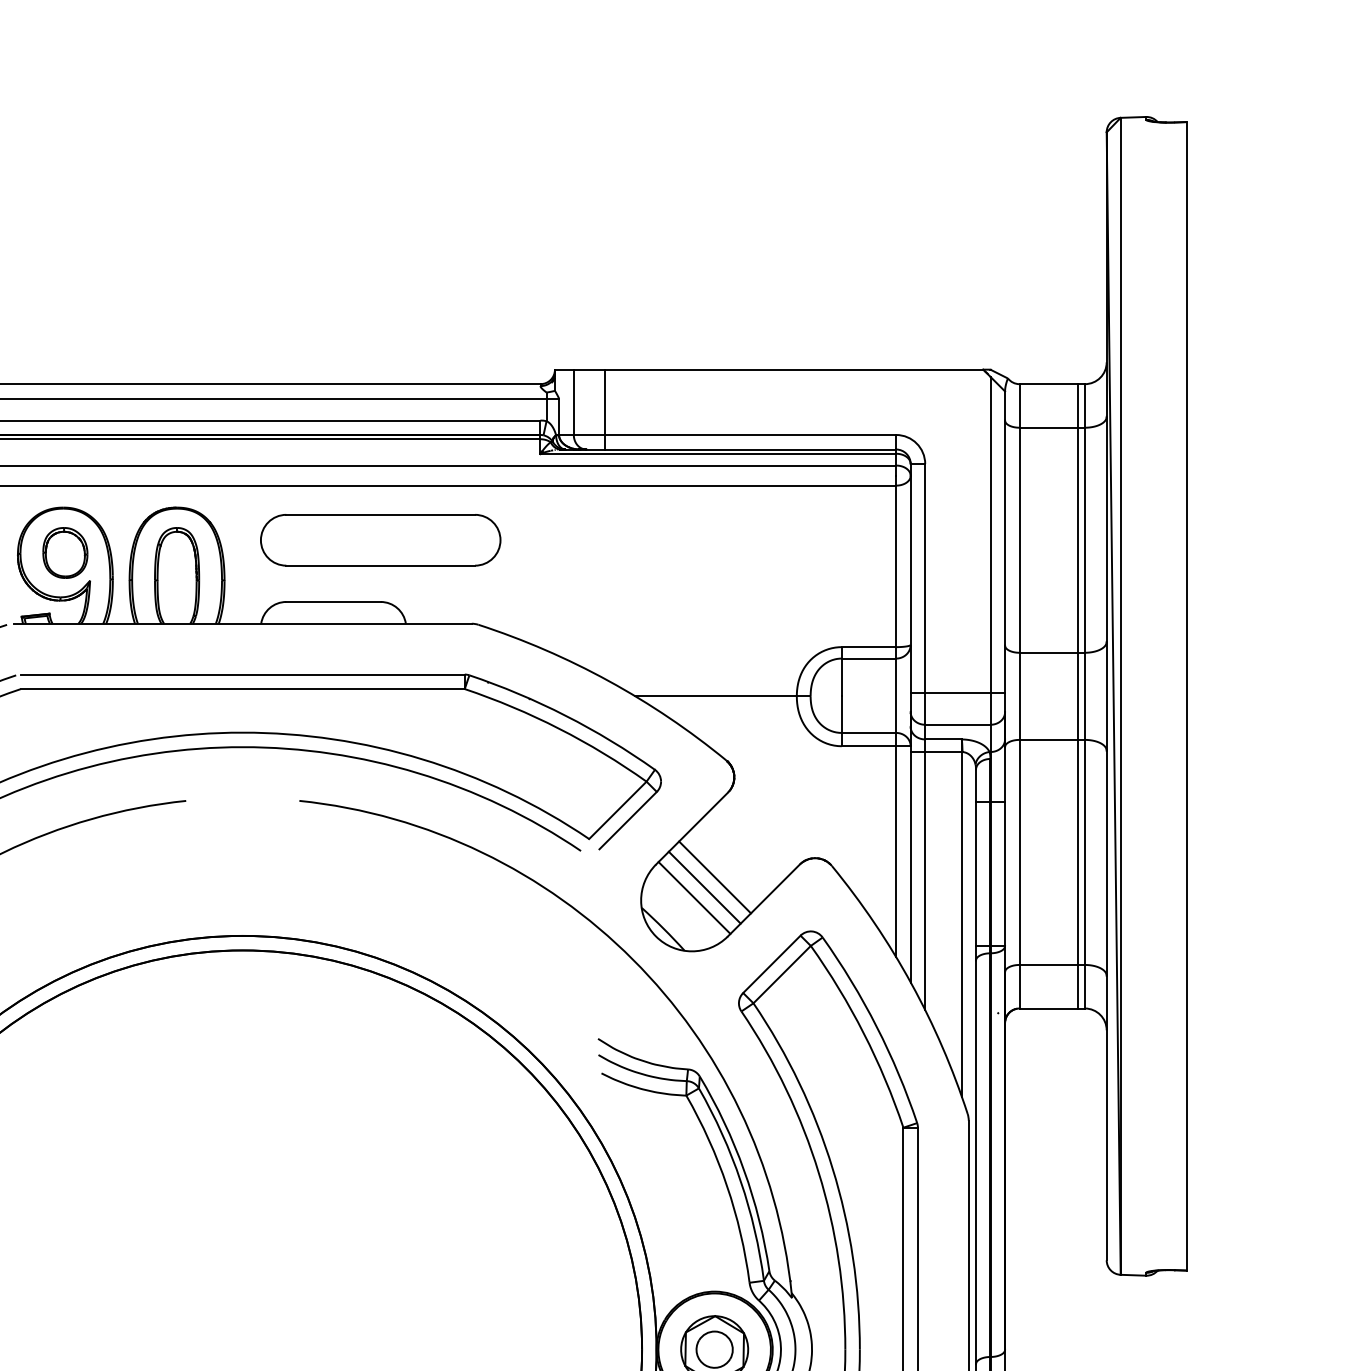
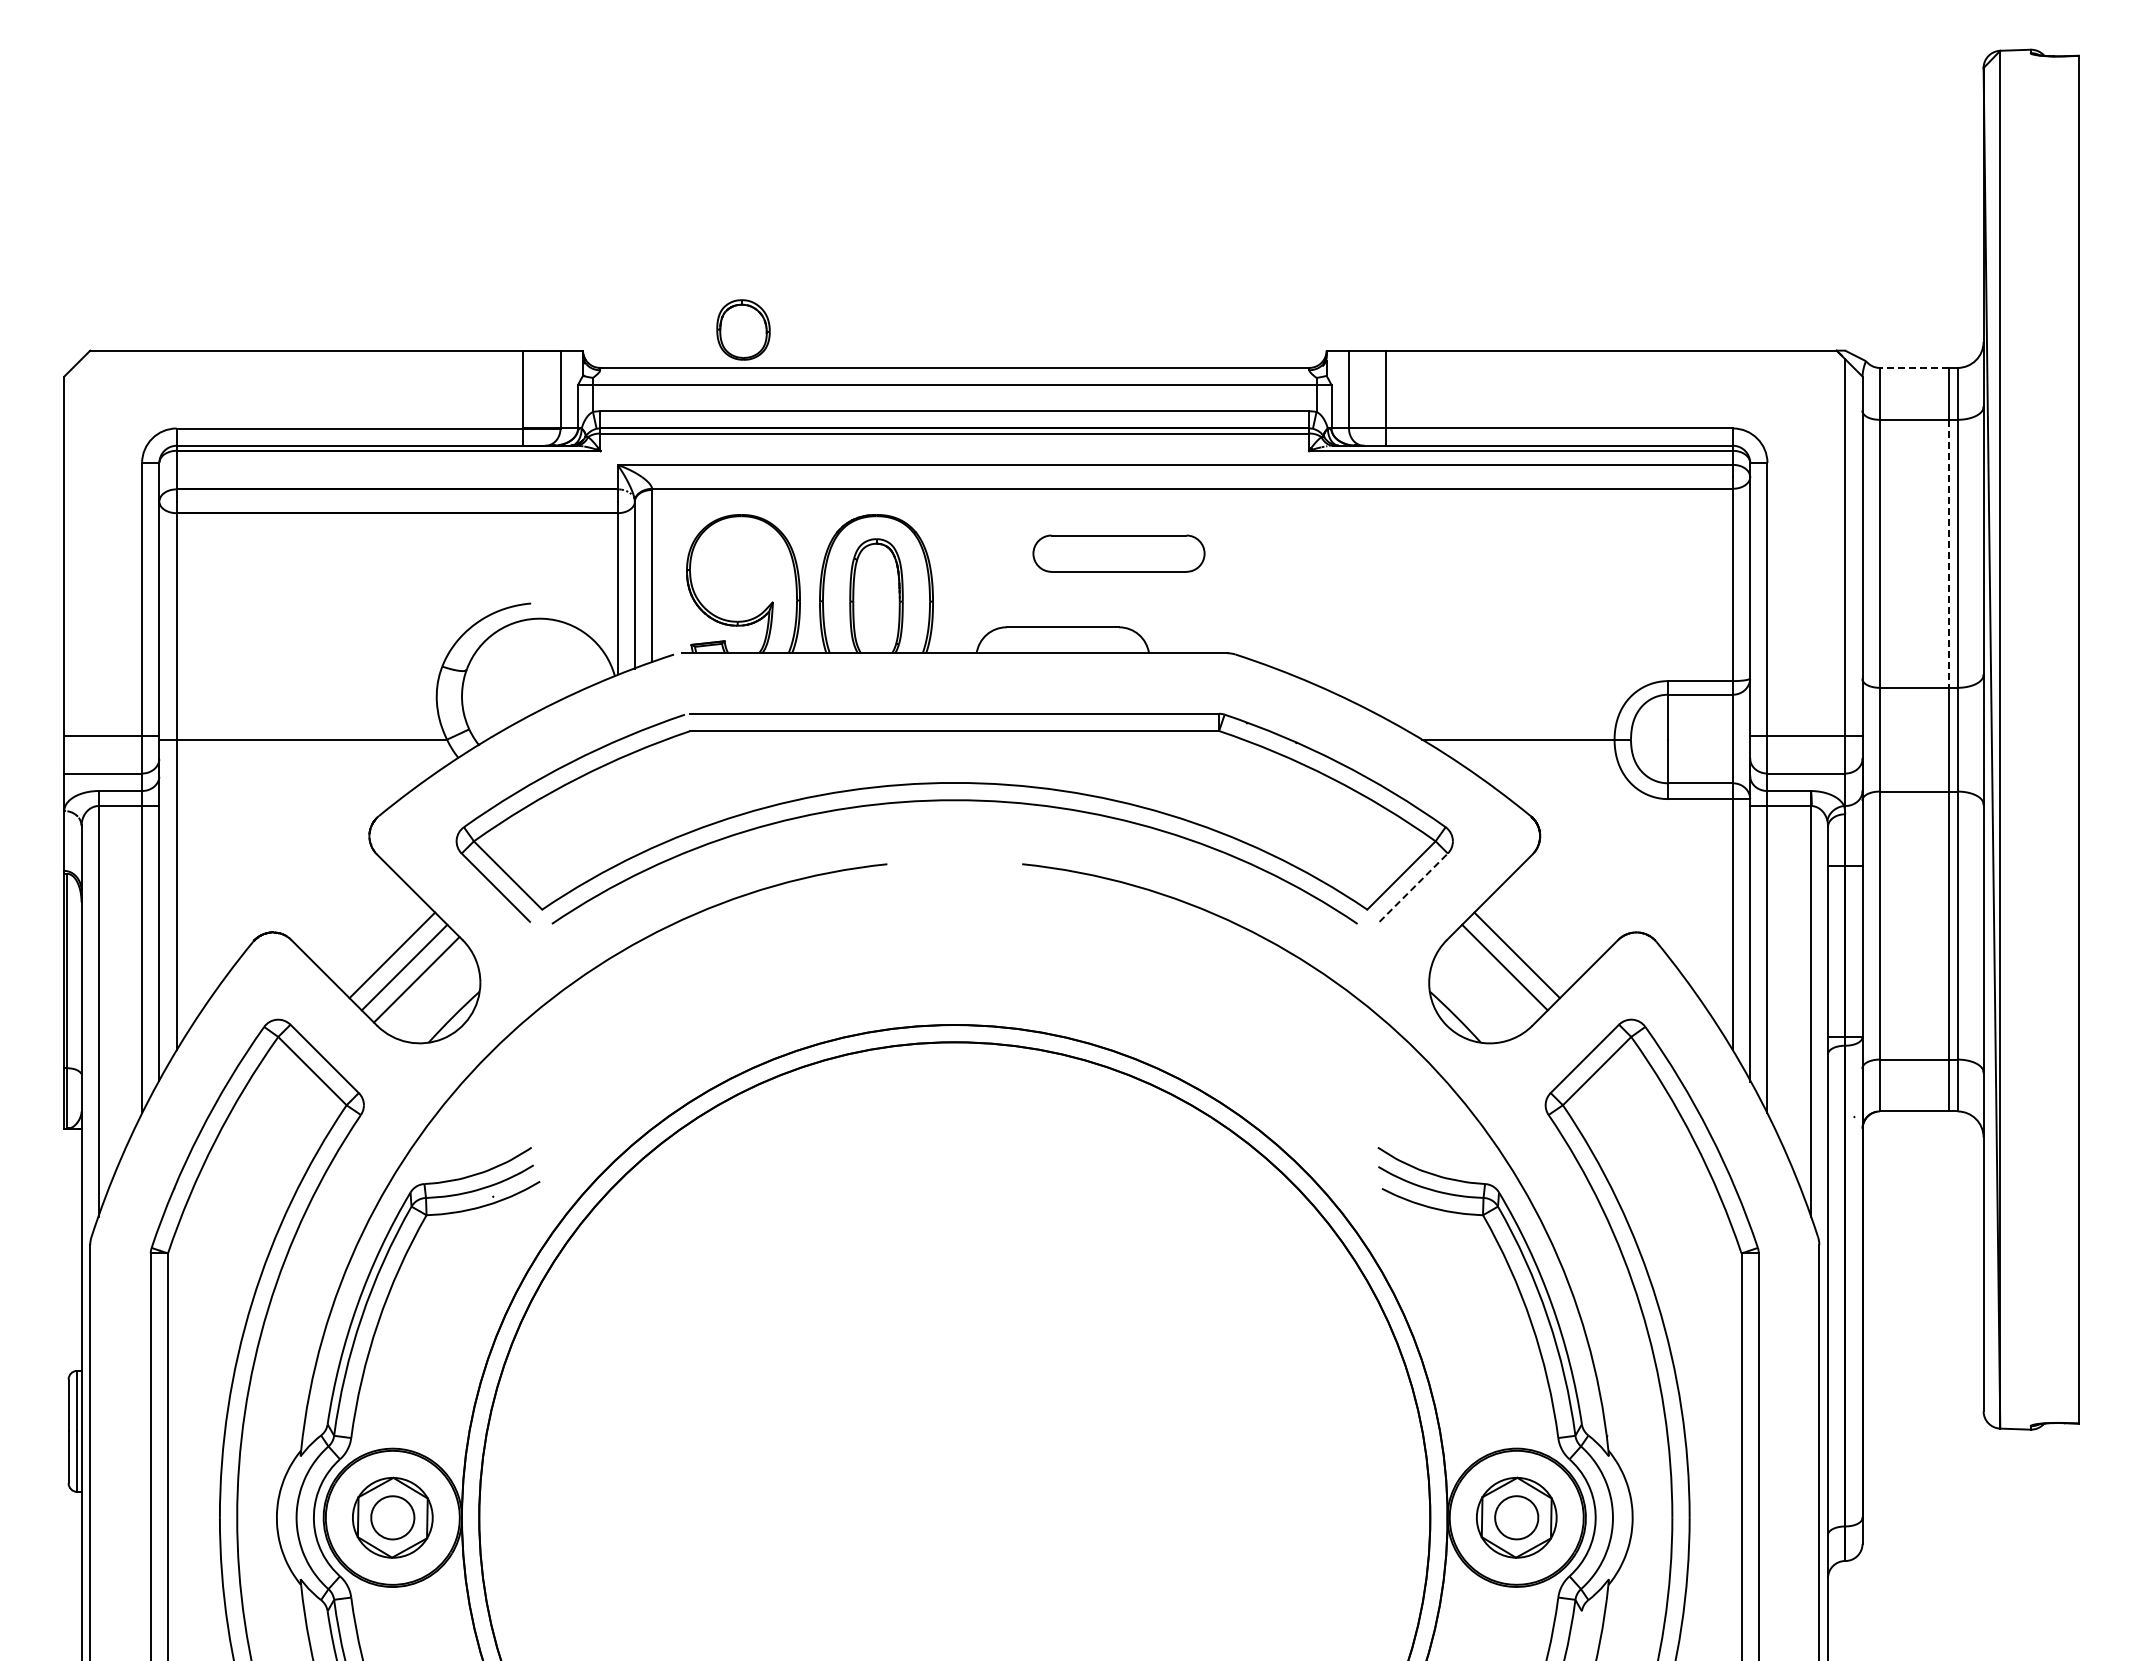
line: (1048, 383) -> (1914, 367), solid -> dashed
part: (380, 539) -> (1118, 553), size x0.6
line: (1078, 540) -> (1949, 554), solid -> dashed
part: (65, 552) -> (743, 329), moved
line: (628, 820) -> (1414, 887), solid -> dashed
line: (694, 897) -> (1492, 979), removed

